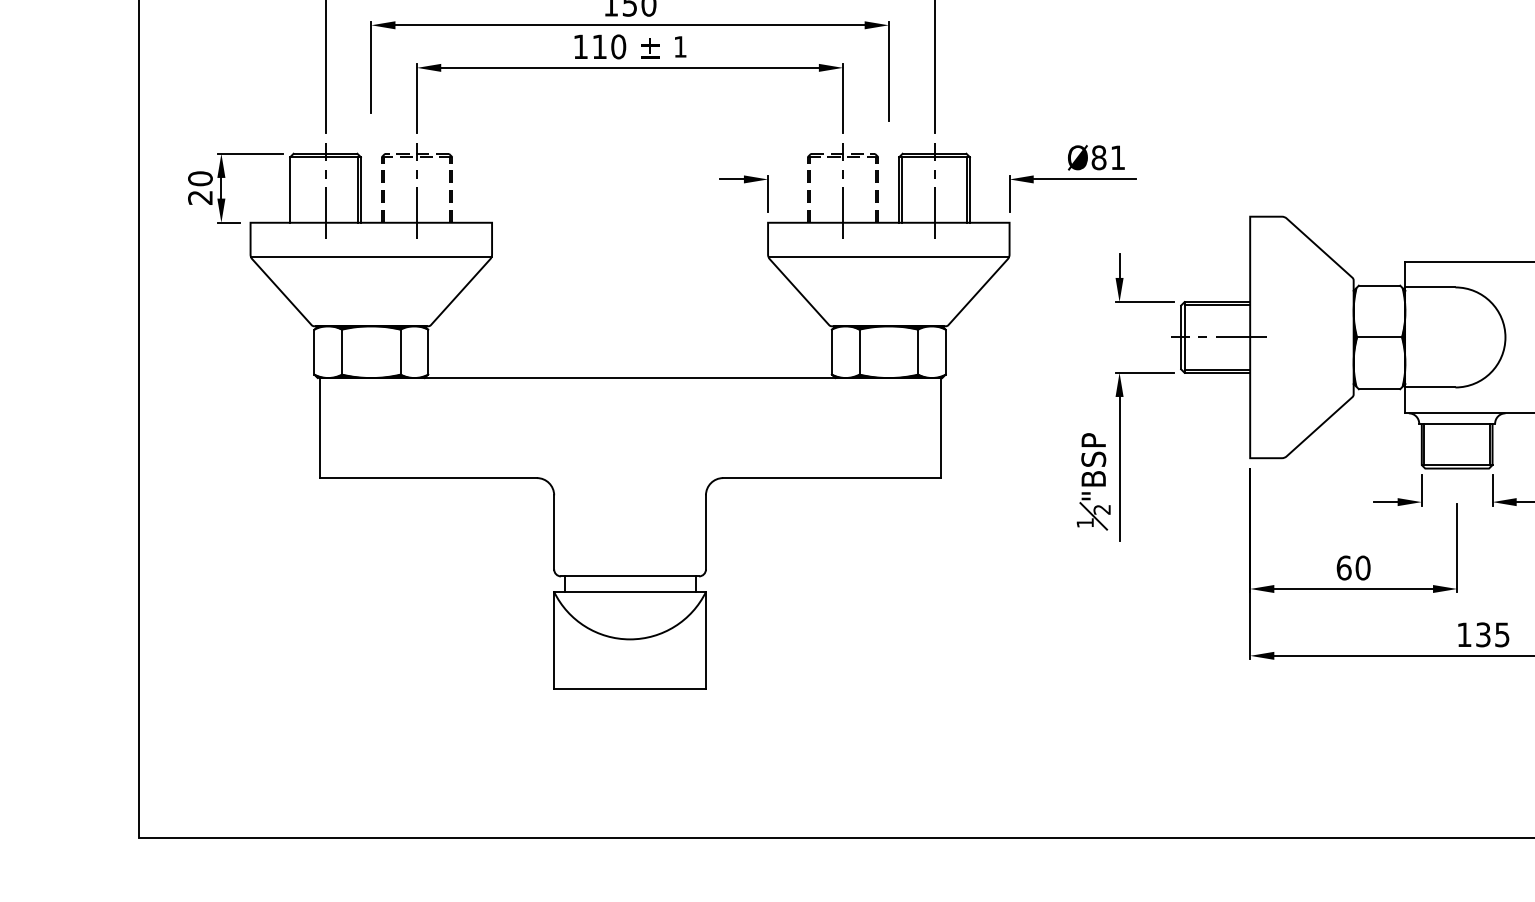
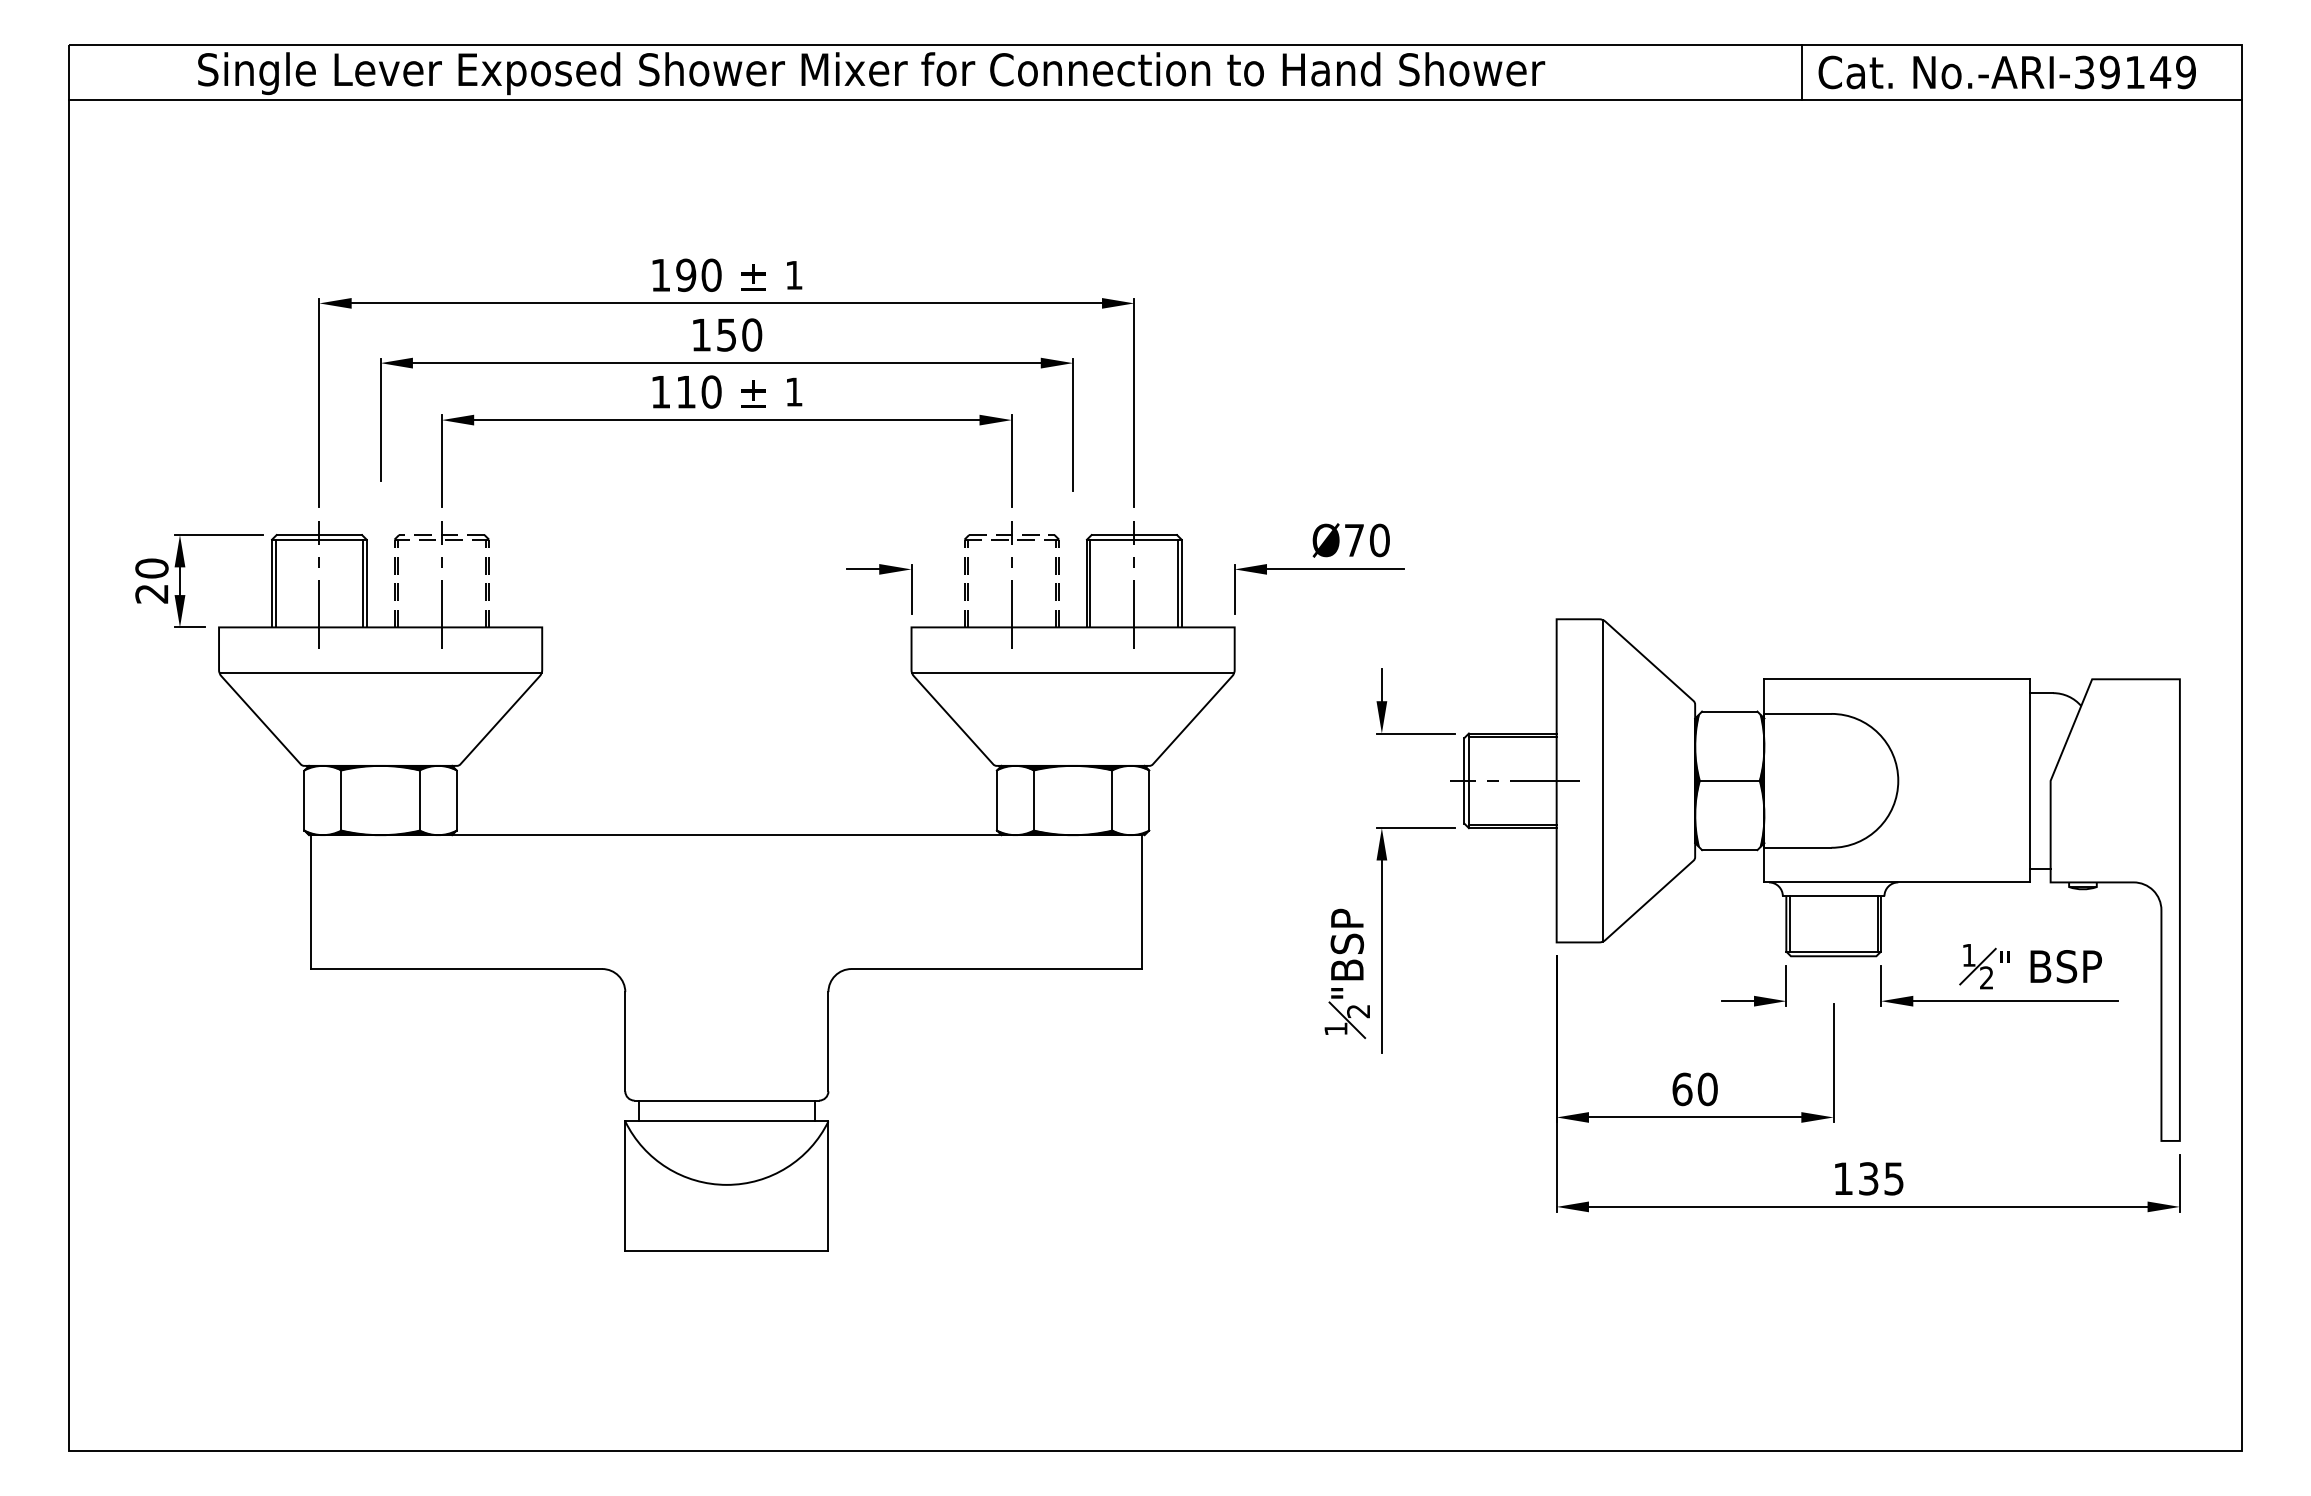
text: (1108, 157) -> (1366, 540), Ø81 -> Ø70
line: (292, 189) -> (275, 583), added
line: (1284, 337) -> (1602, 780), added

